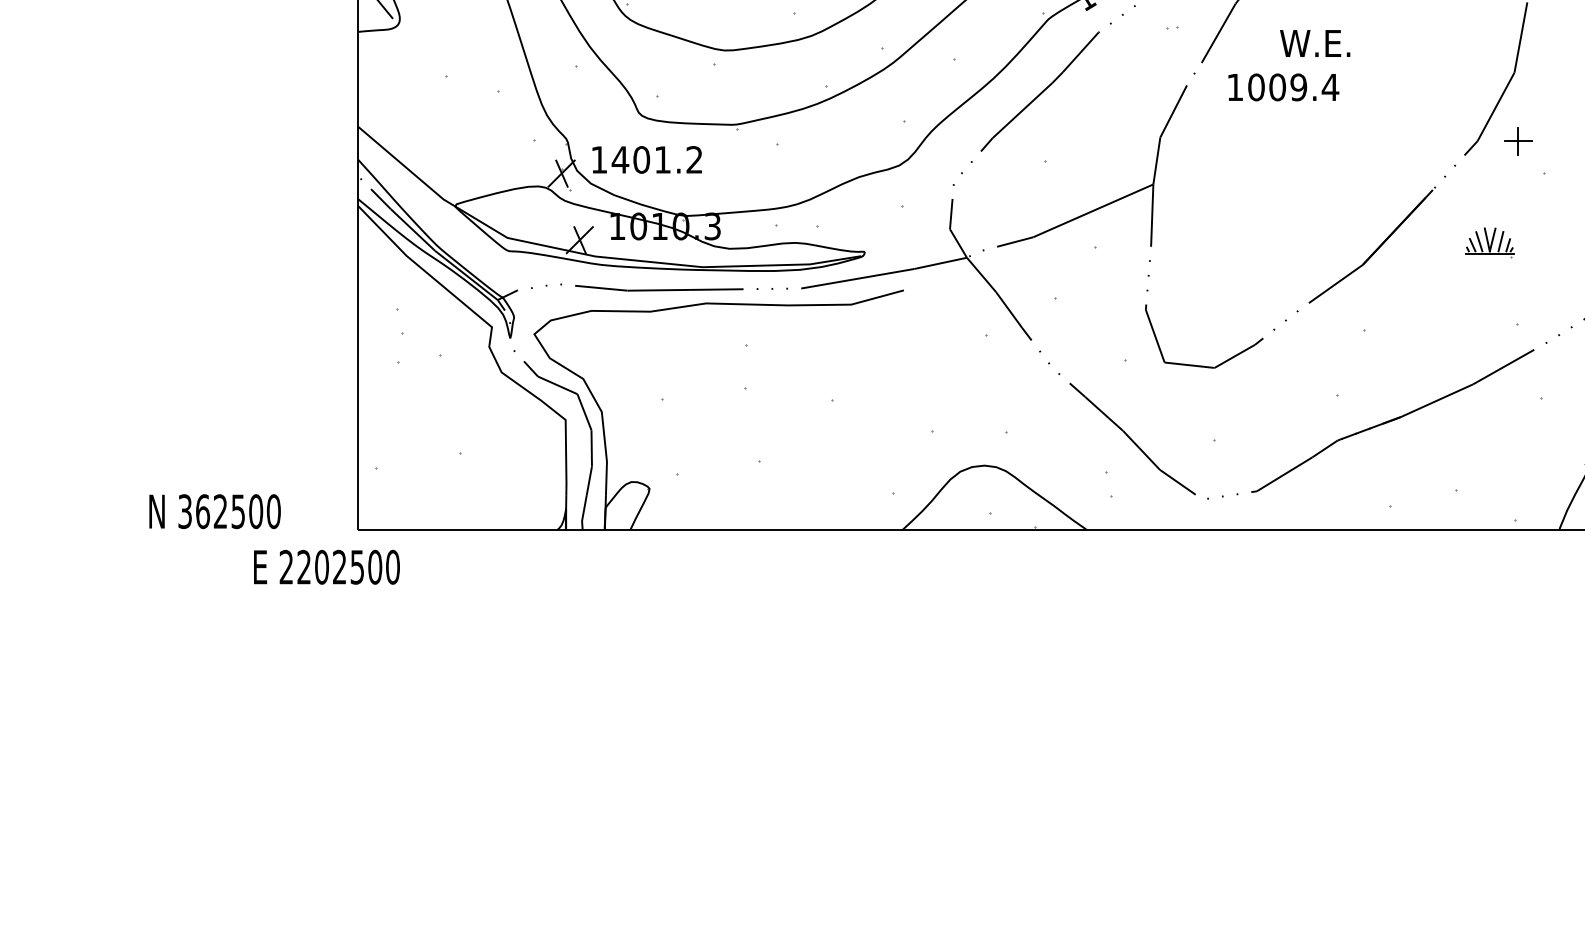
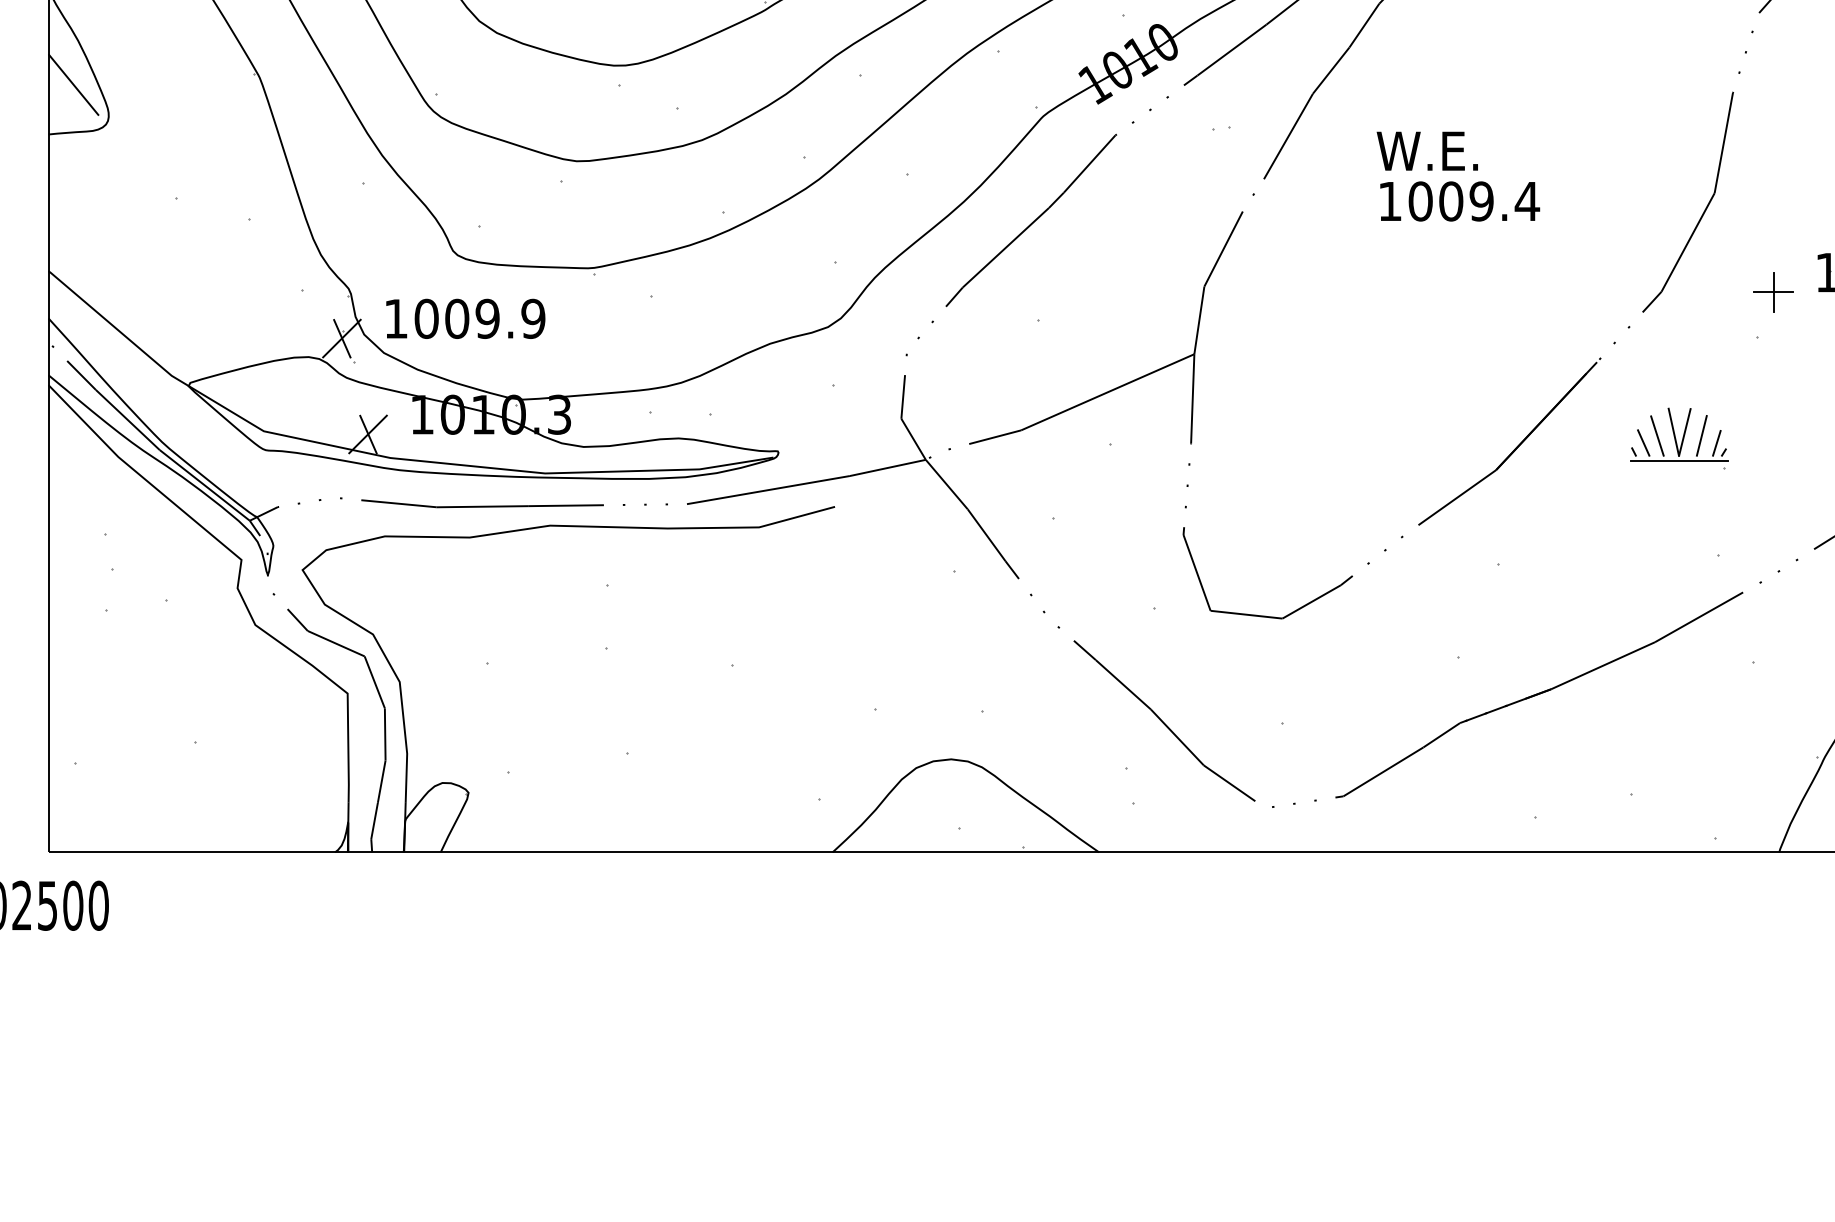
text: (1283, 87) -> (1459, 201), moved
part: (1518, 141) -> (1773, 292), moved
text: (656, 159) -> (478, 318), 1401.2 -> 1009.9
part: (1489, 242) -> (1678, 437), size x1.43

